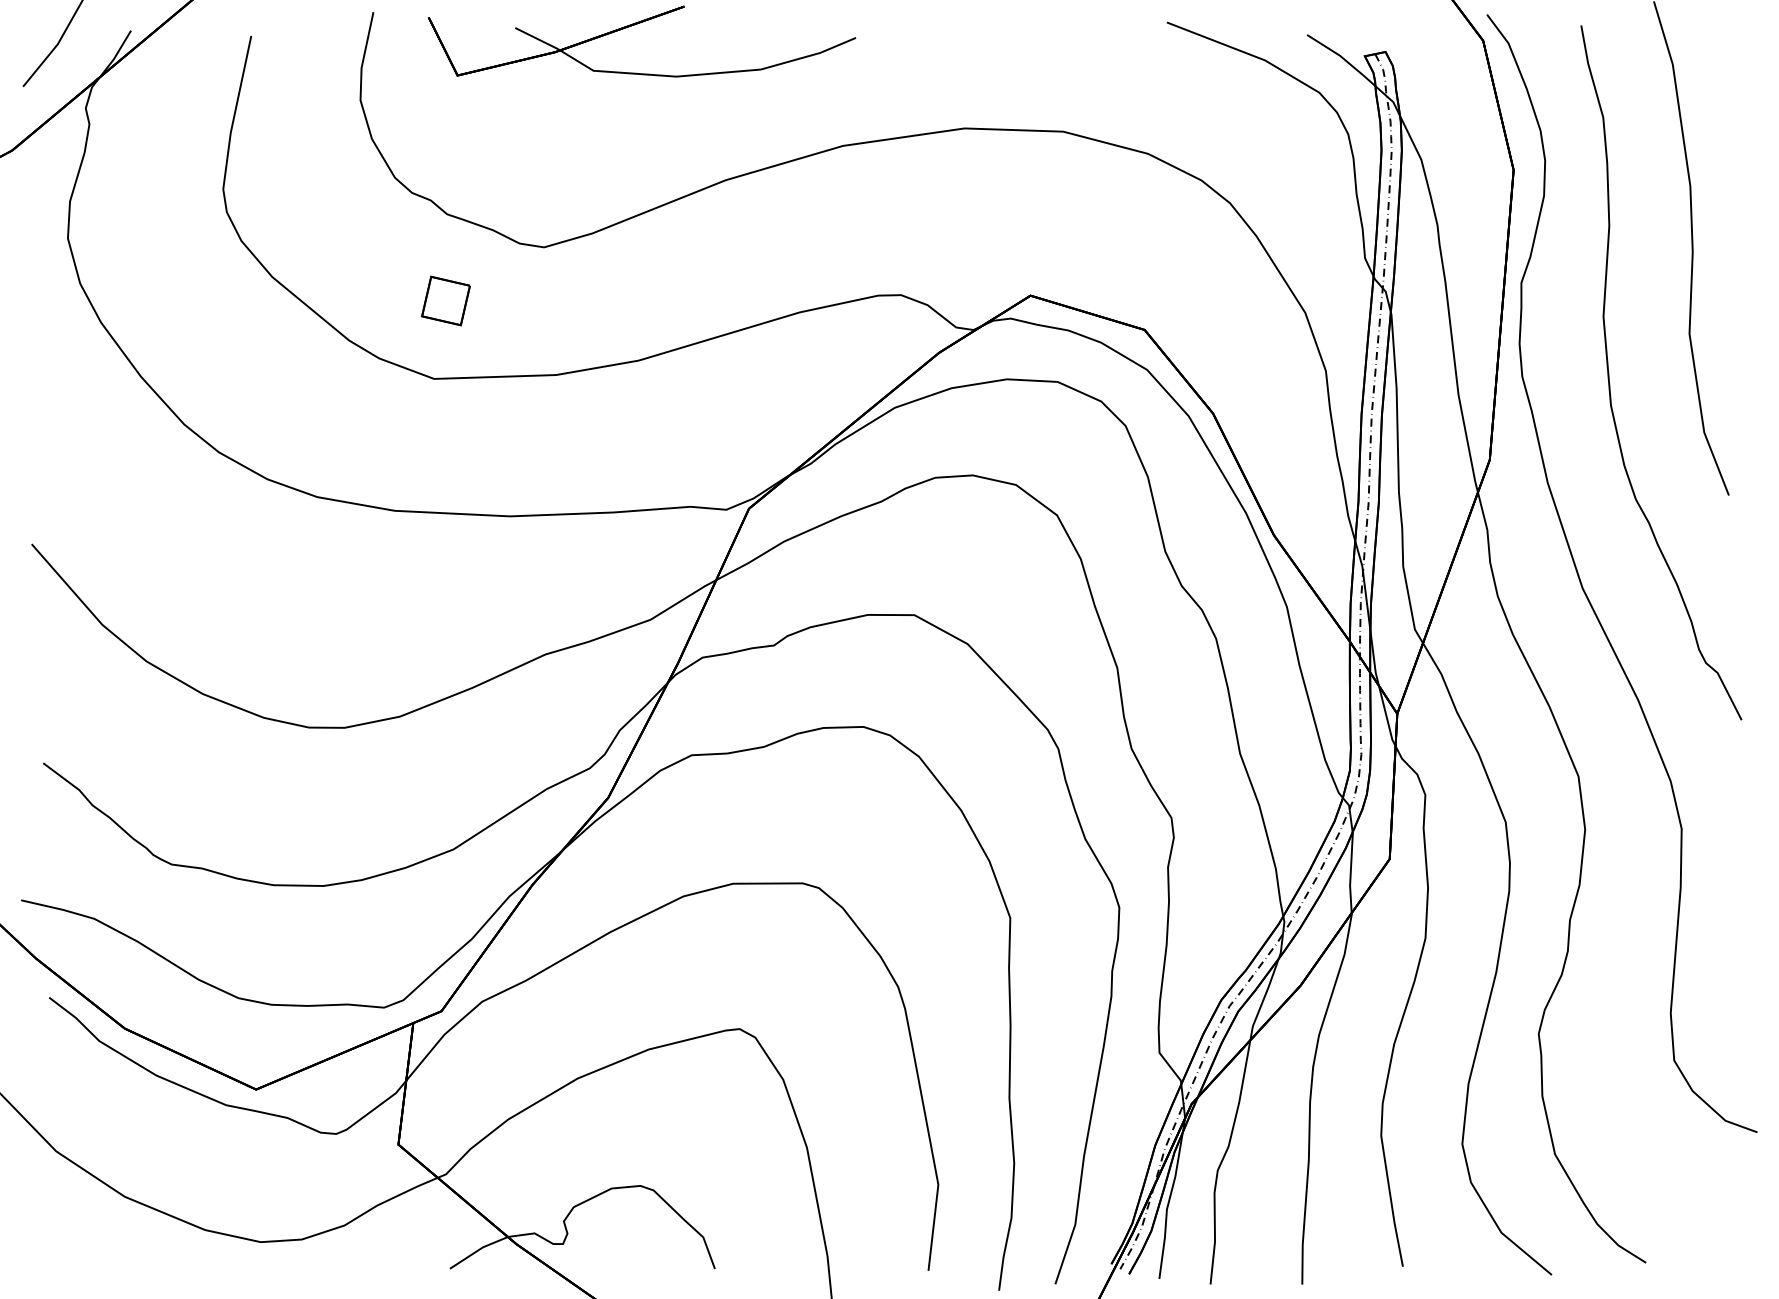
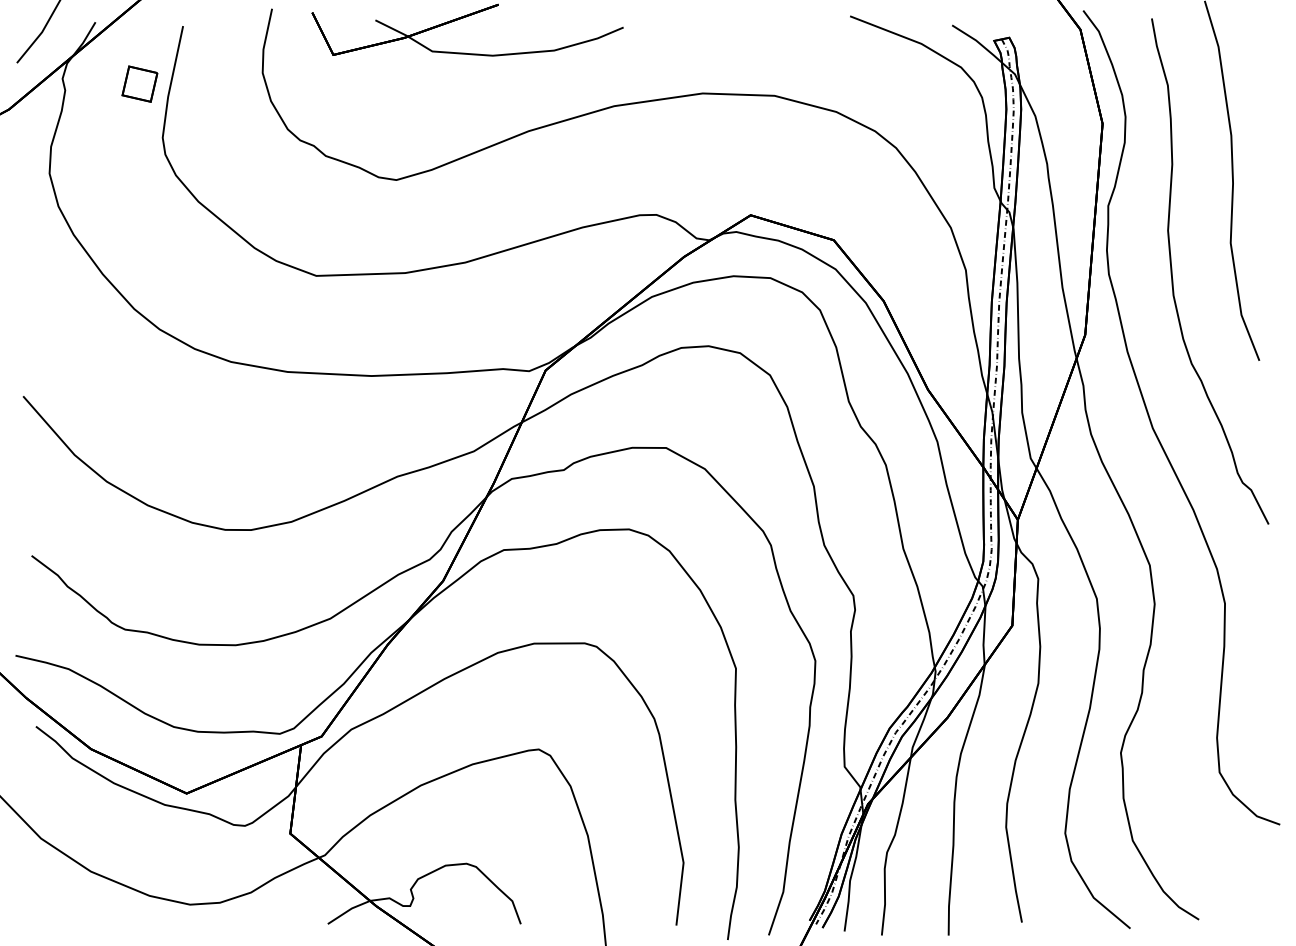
part: (445, 300) -> (139, 83), moved

